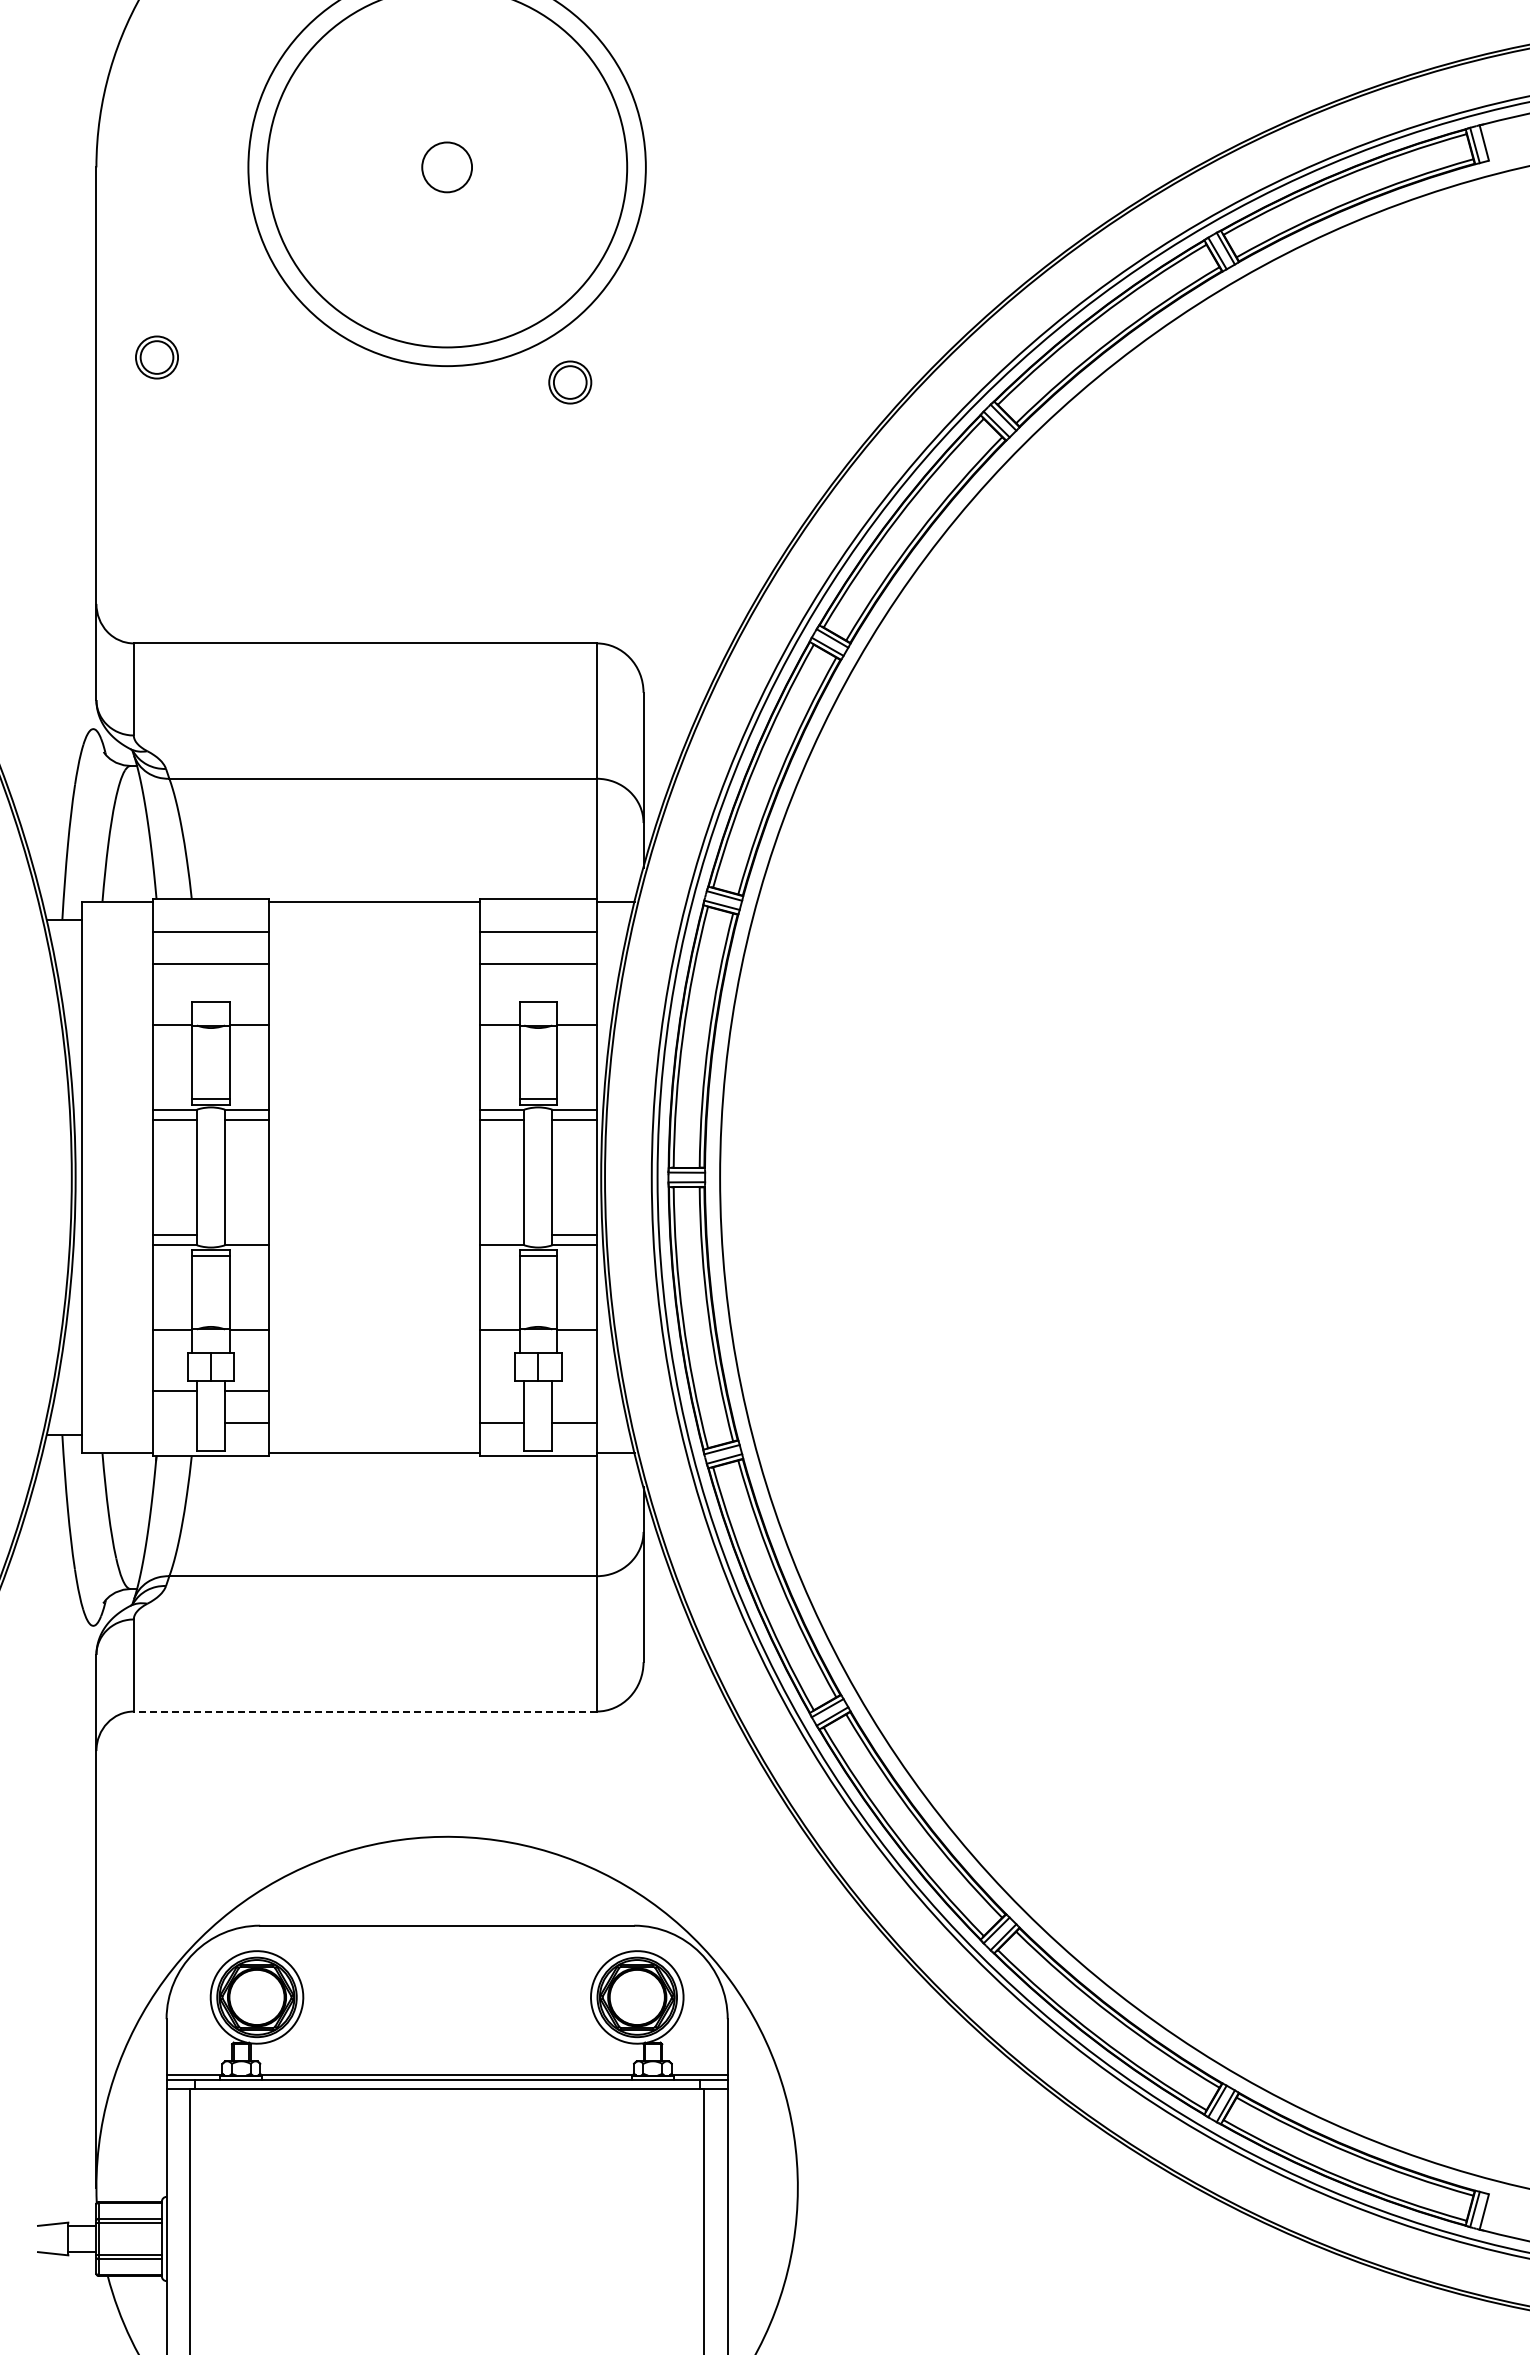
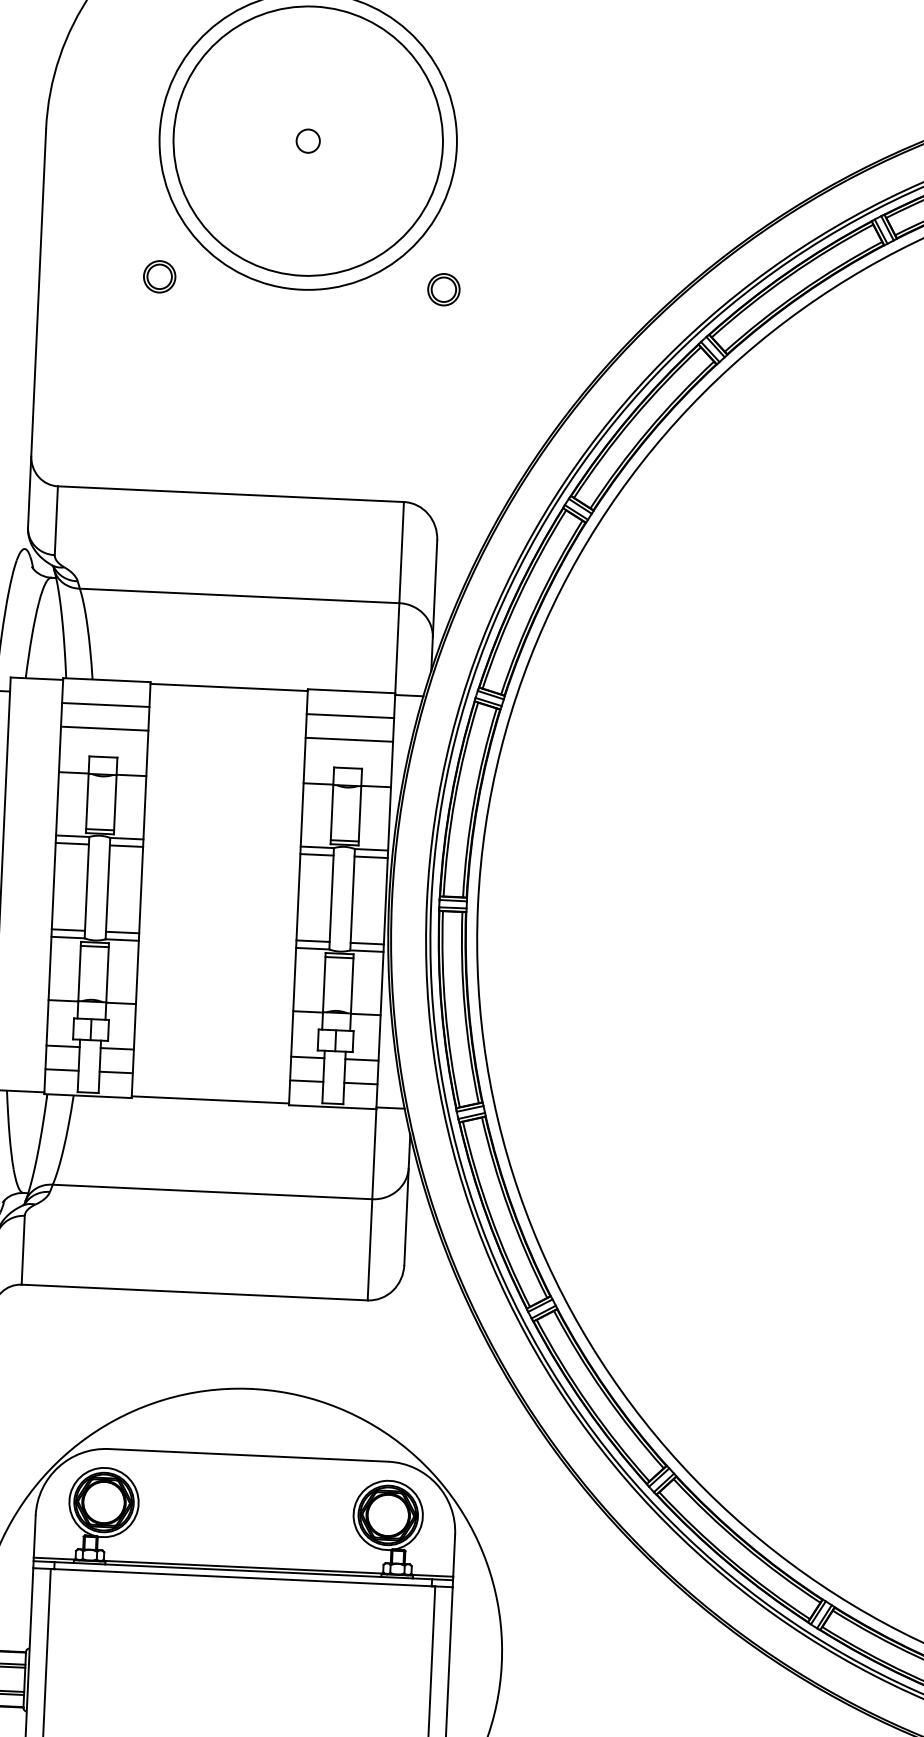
circle: (446, 166) -> (307, 140), size x0.62
part: (156, 357) -> (159, 276), moved
part: (570, 382) -> (444, 289), moved
line: (247, 1235) -> (122, 932), added
line: (501, 1235) -> (312, 941), added
line: (501, 1390) -> (307, 1057), added
line: (574, 1390) -> (361, 1059), added
line: (174, 1422) -> (61, 1070), added
line: (364, 1711) -> (194, 1292), dashed -> solid

